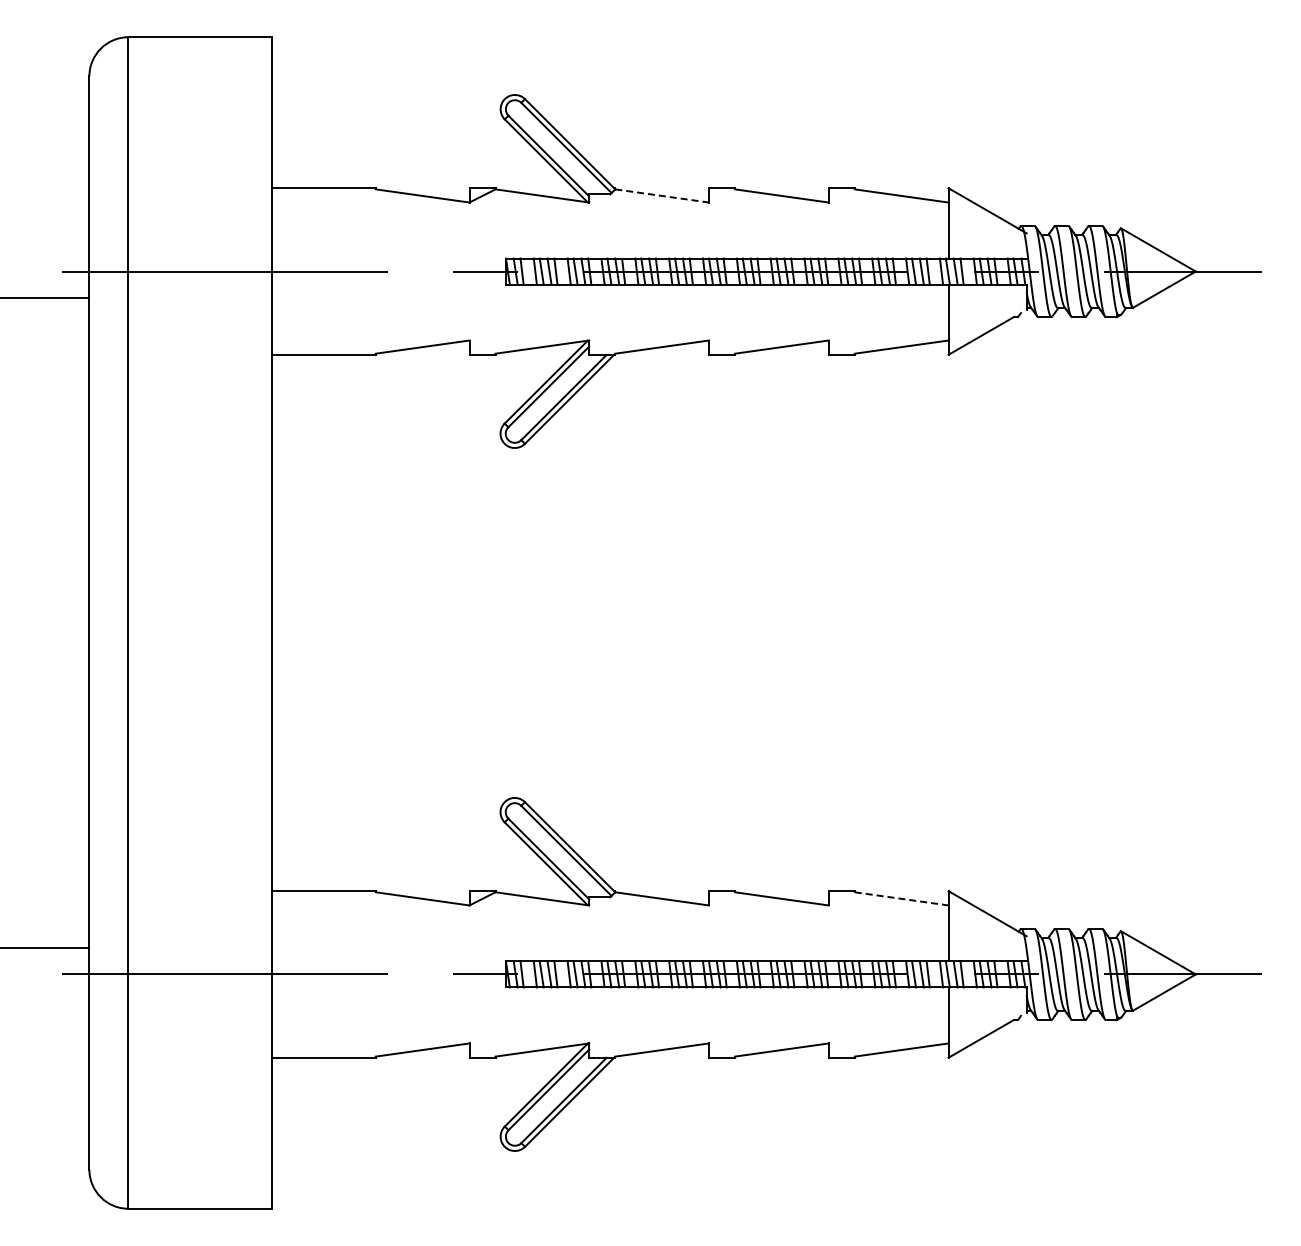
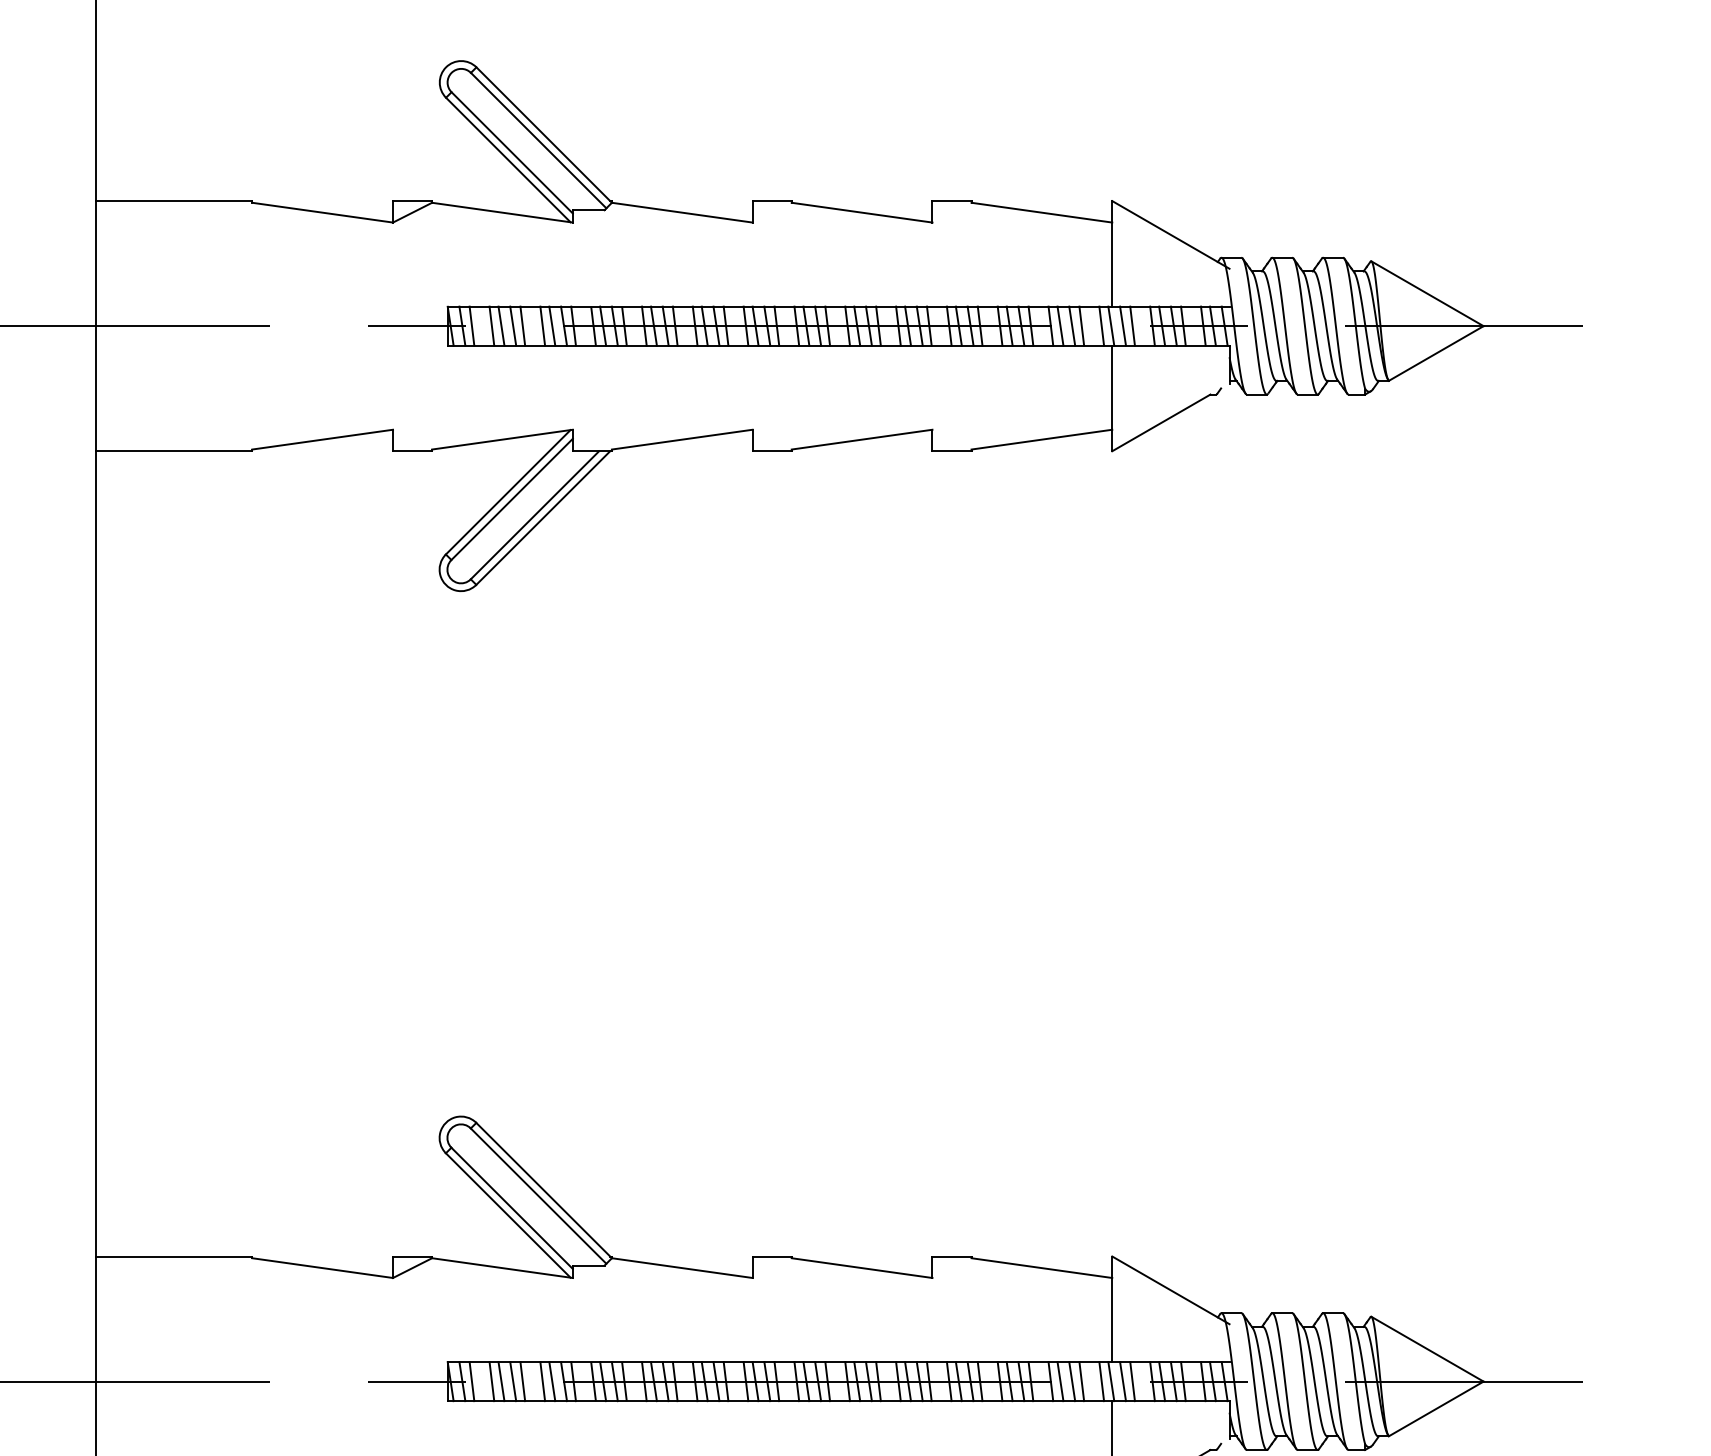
line: (662, 196) -> (682, 213), dashed -> solid
line: (902, 898) -> (1043, 1267), dashed -> solid

